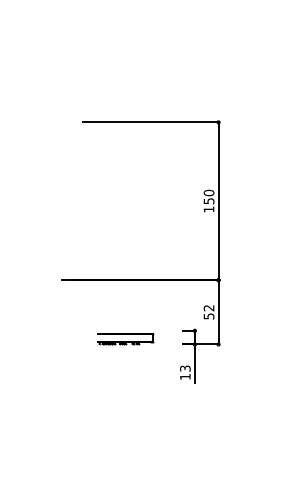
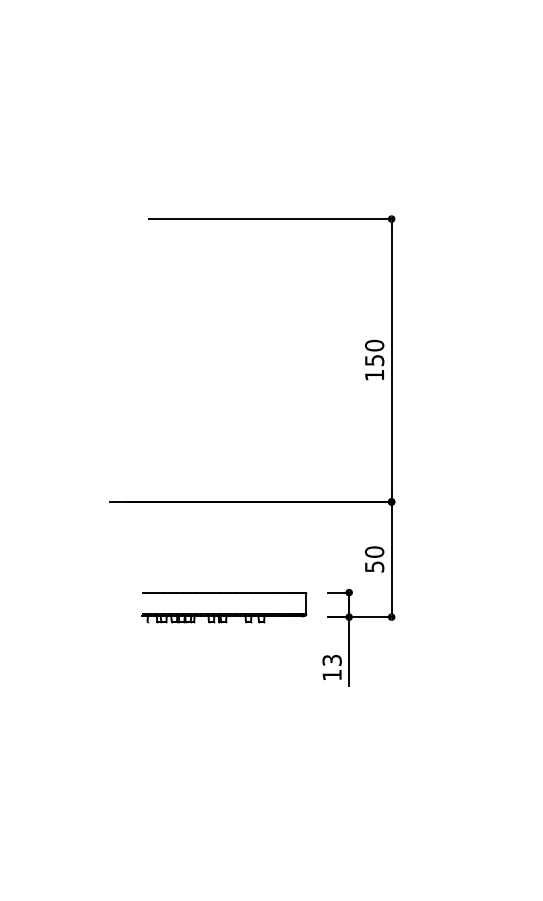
text: (208, 308) -> (373, 552), 52 -> 50
part: (125, 339) -> (224, 608), size x1.67

